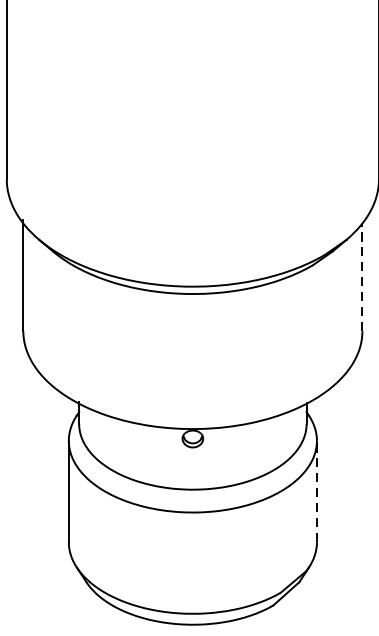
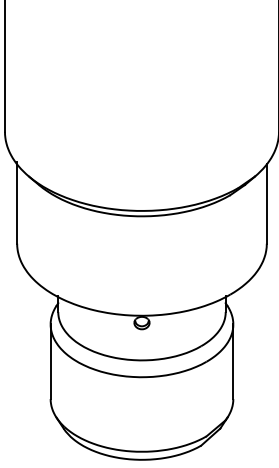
line: (362, 276) -> (266, 203), dashed -> solid
line: (317, 491) -> (233, 361), dashed -> solid

